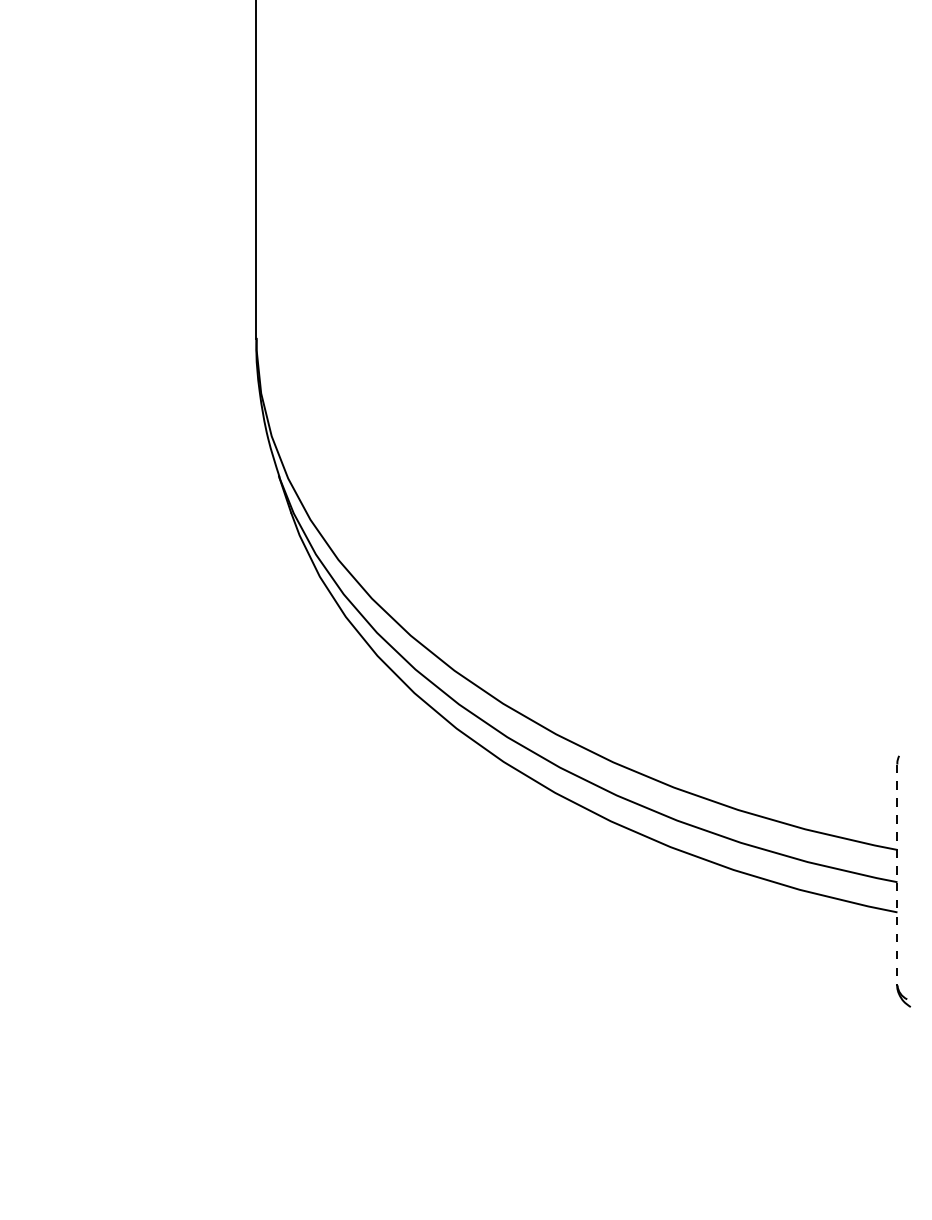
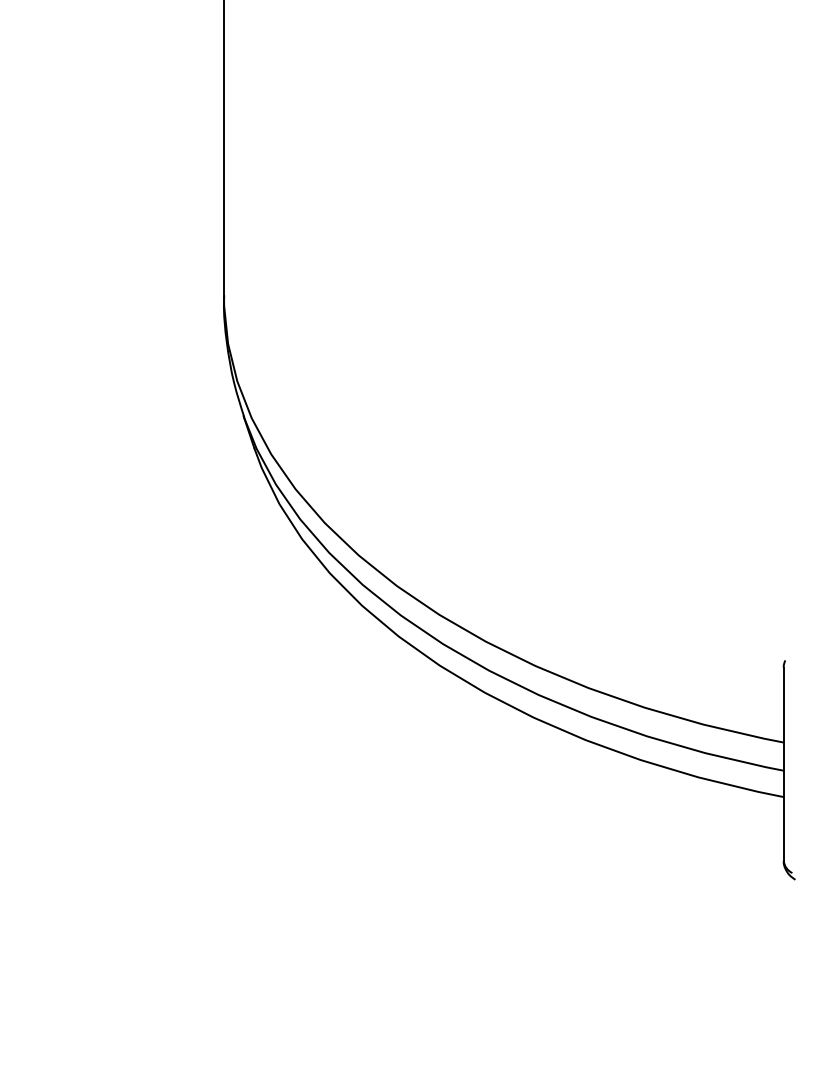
line: (897, 875) -> (783, 764), dashed -> solid

